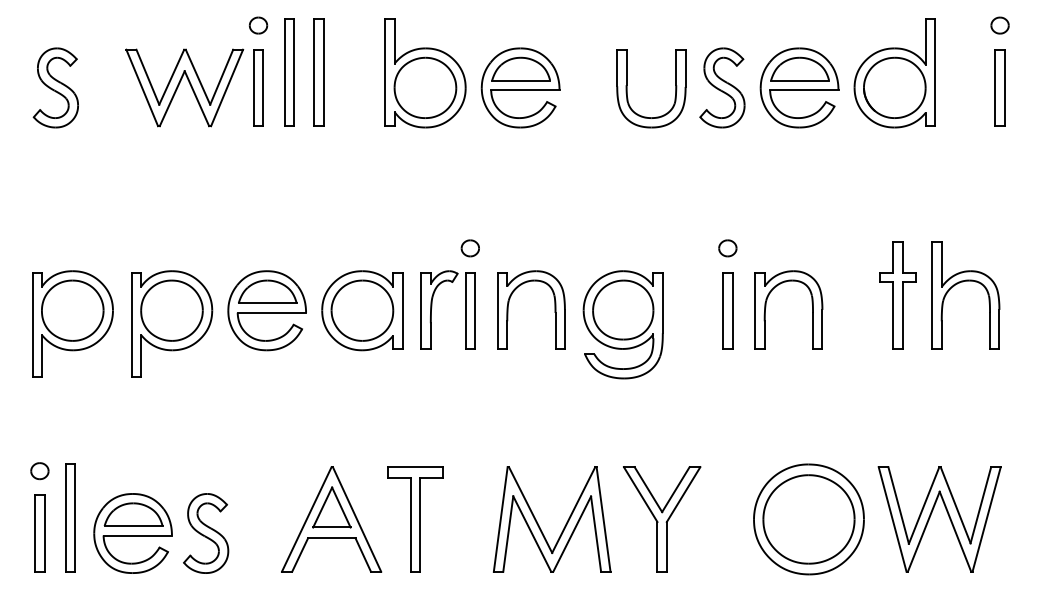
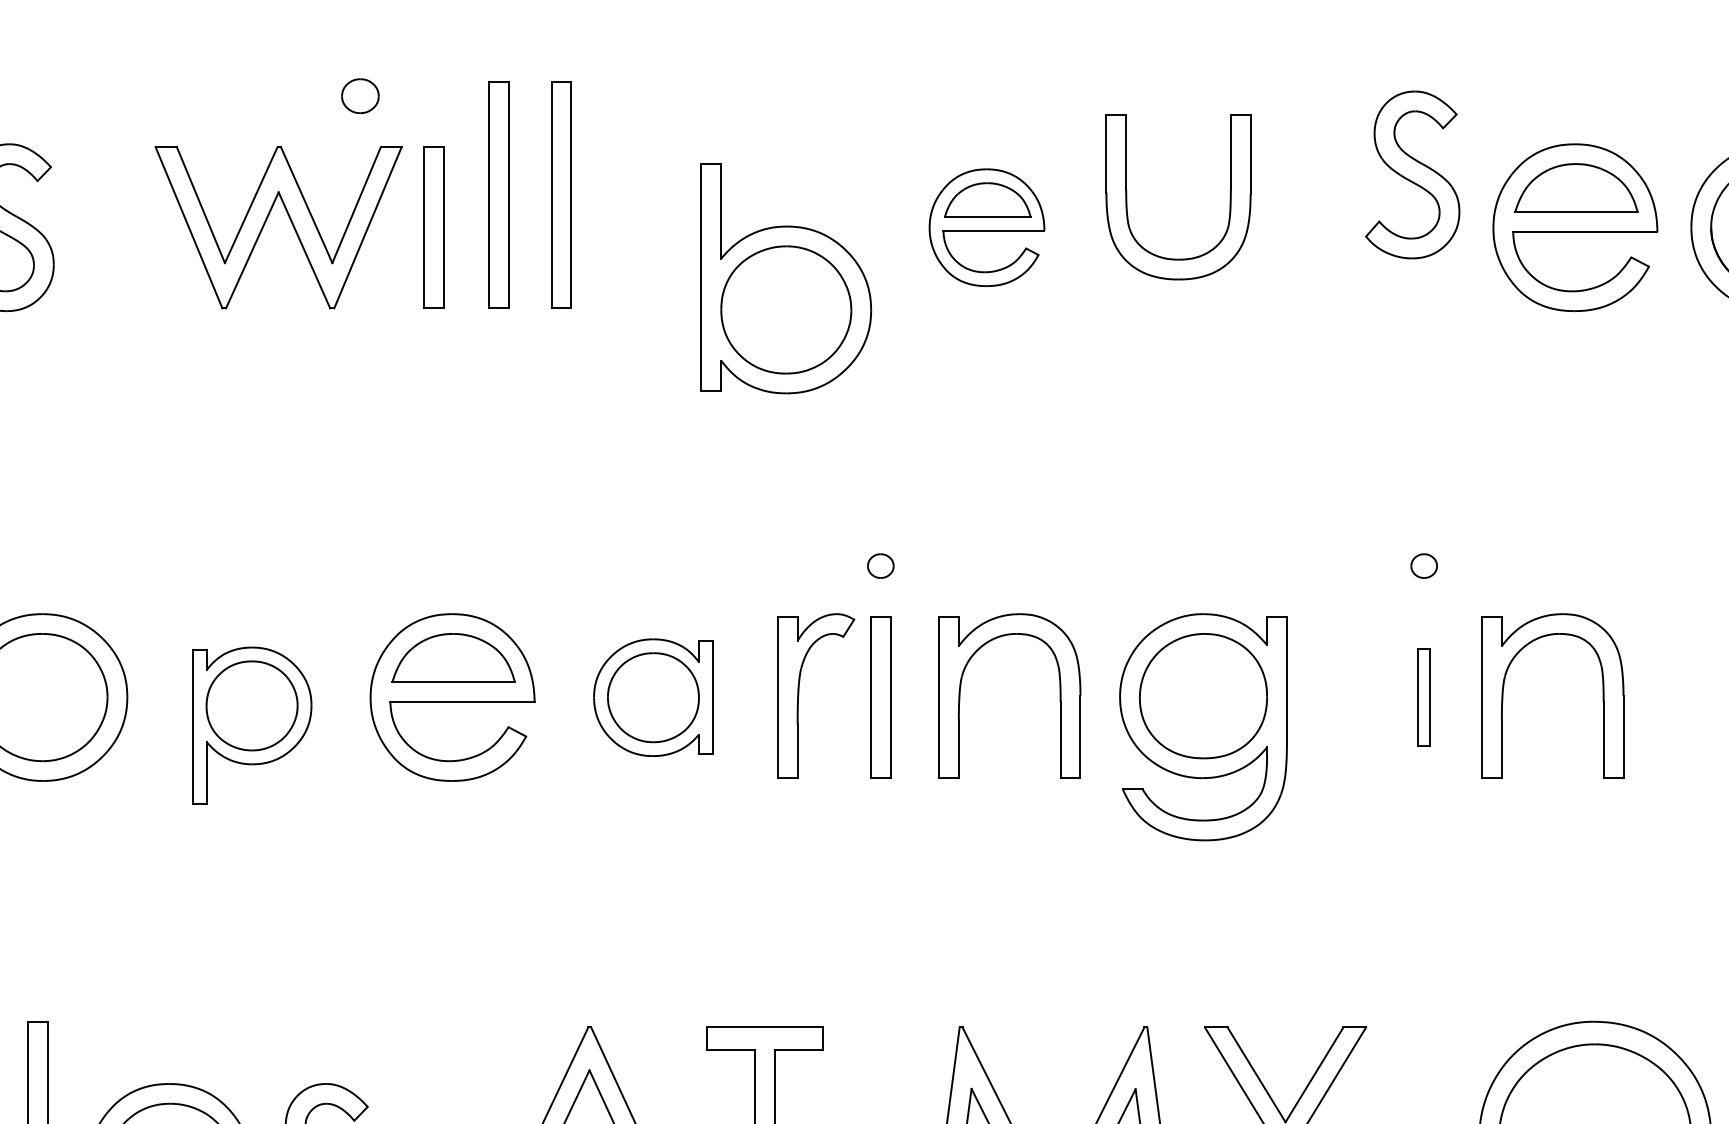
part: (258, 25) -> (360, 95), moved
part: (425, 73) -> (786, 279), moved
part: (520, 87) -> (986, 226), size x0.7
part: (722, 87) -> (1412, 174), moved
part: (627, 88) -> (1128, 197), moved
part: (469, 248) -> (879, 566), size x0.7
part: (727, 248) -> (1423, 566), size x0.7
part: (362, 310) -> (653, 697), size x0.7
part: (727, 310) -> (1423, 697), size x0.6
part: (172, 323) -> (252, 724), size x0.7

